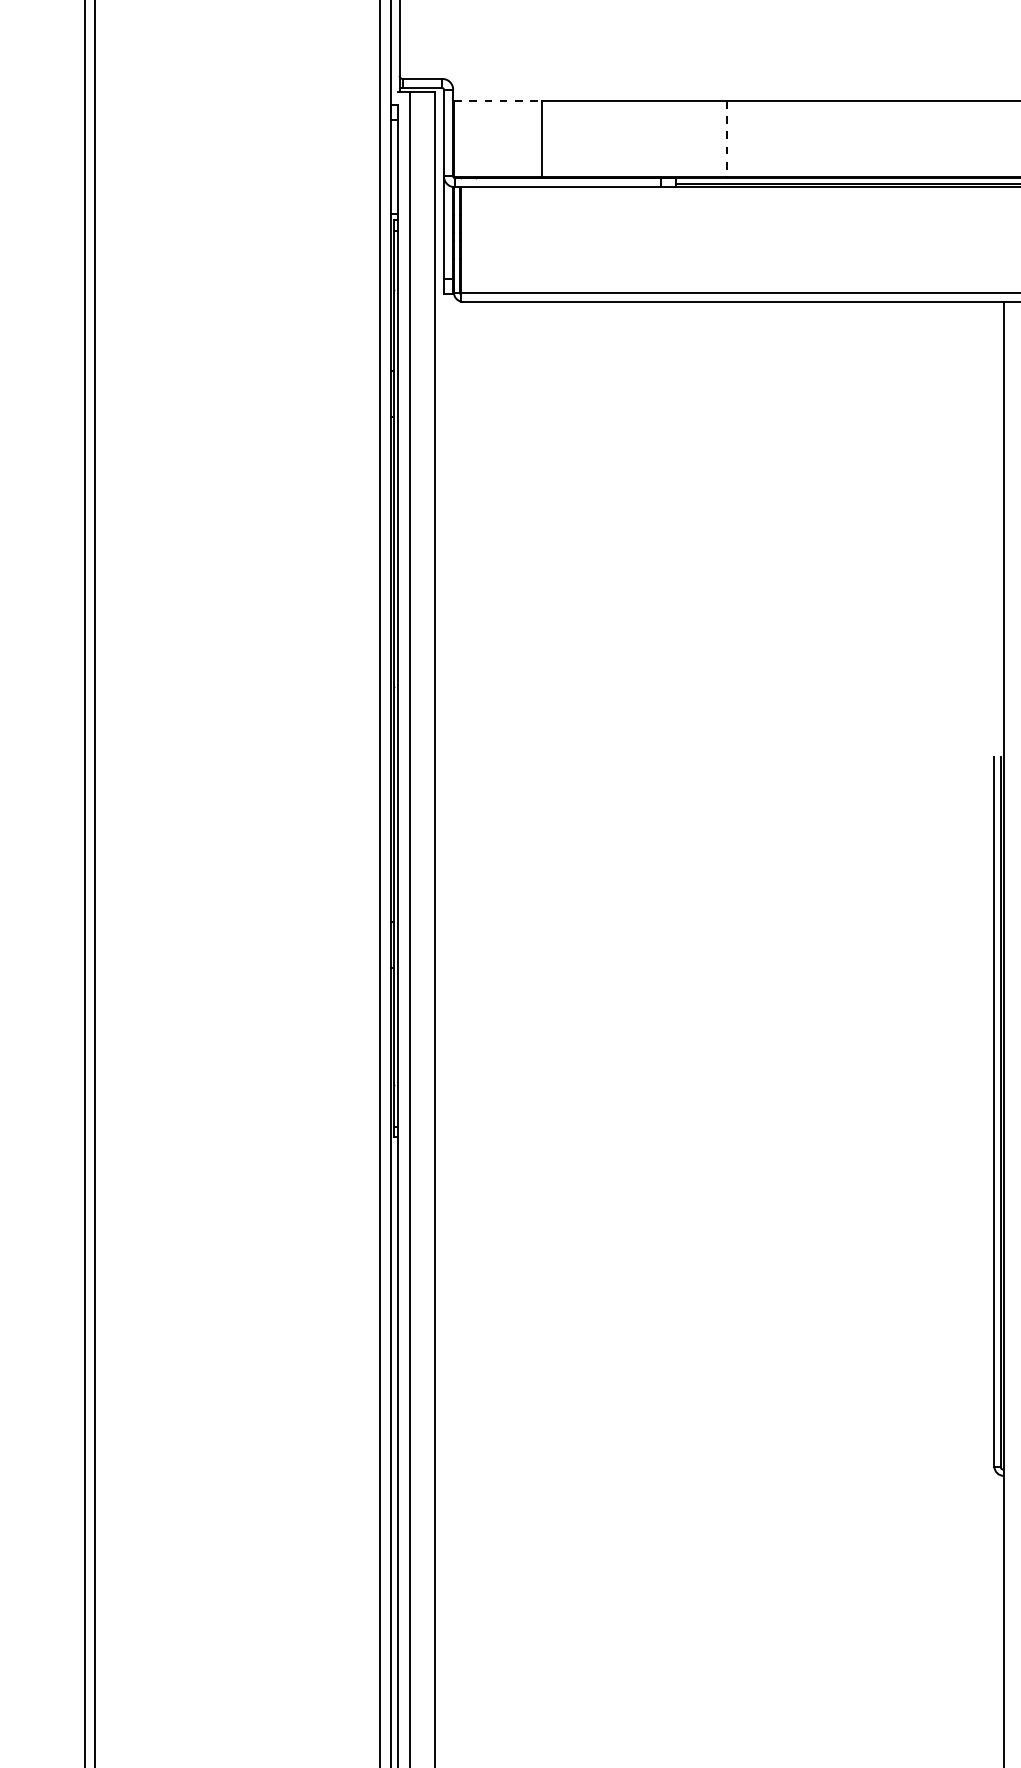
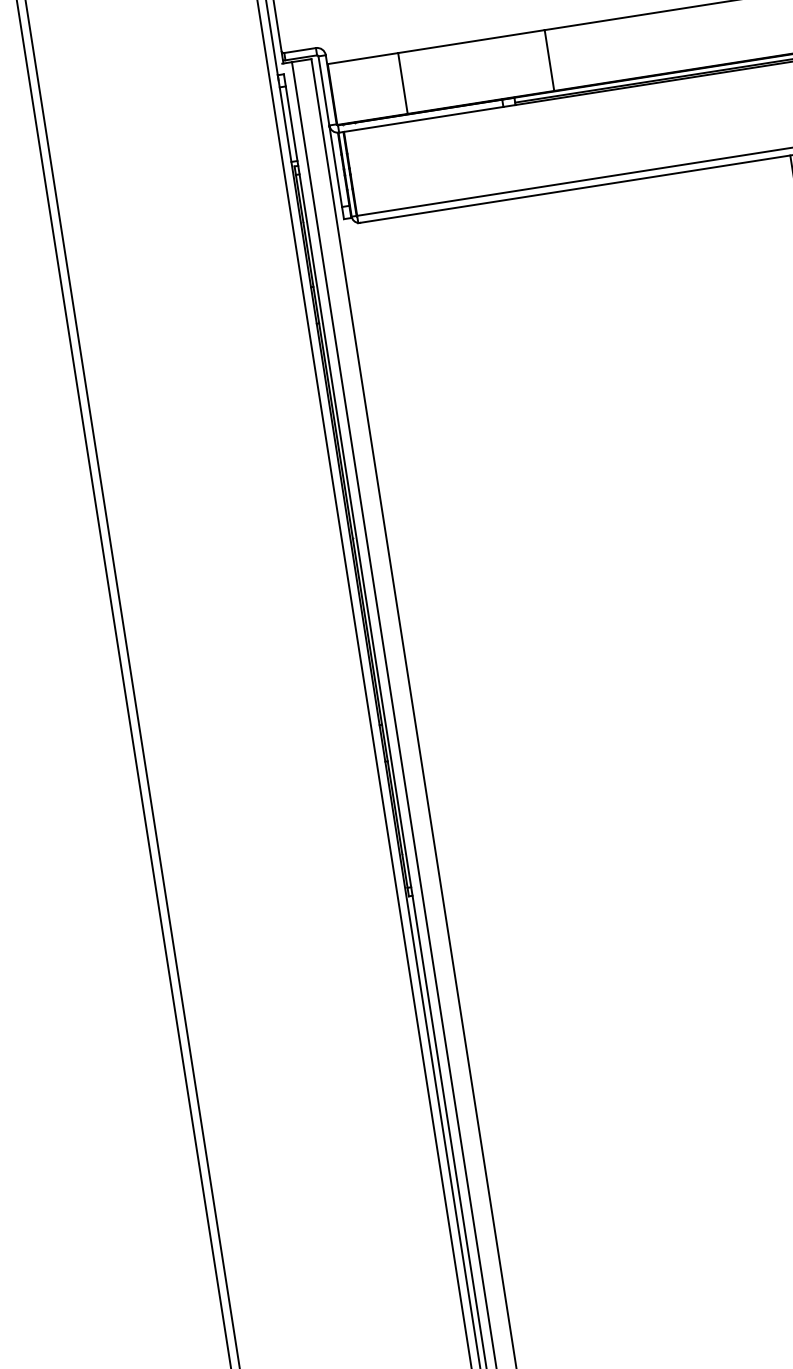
line: (498, 100) -> (363, 58), dashed -> solid
line: (726, 139) -> (549, 60), dashed -> solid

